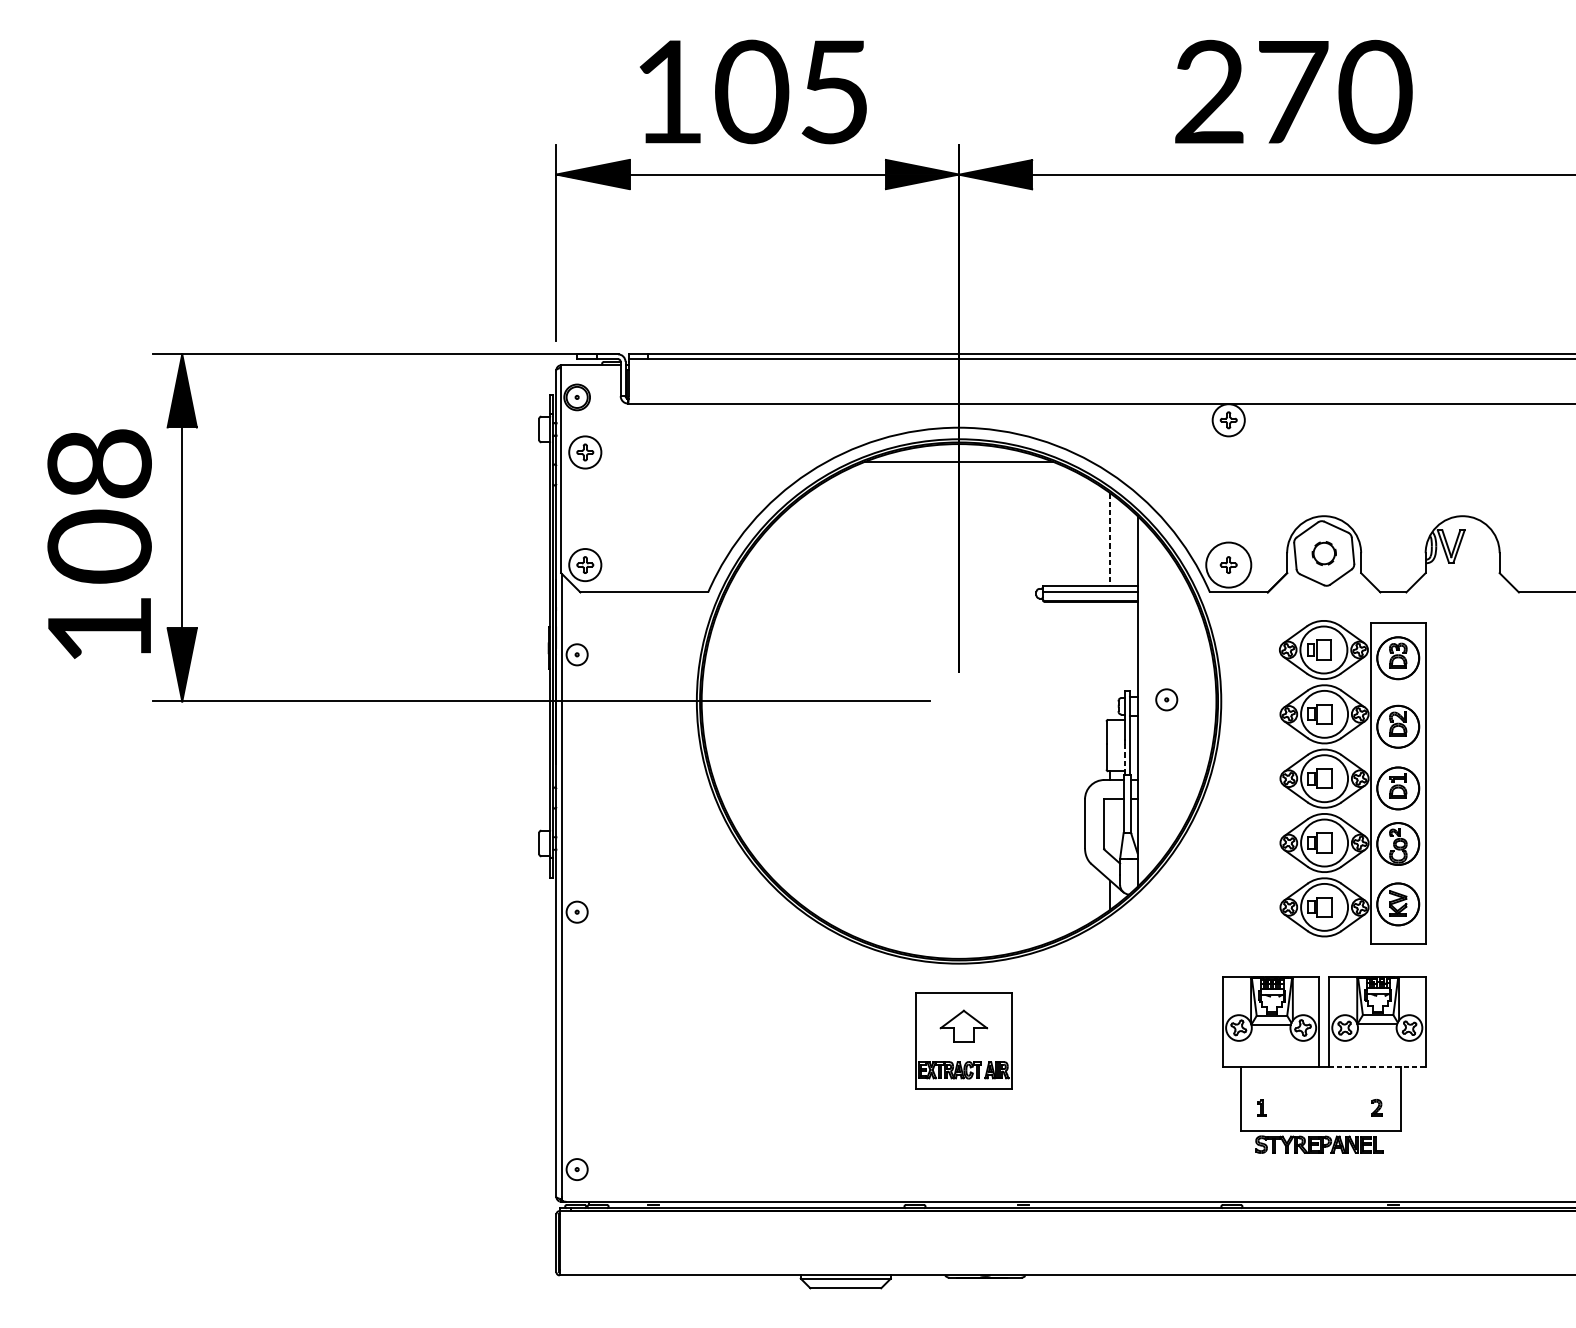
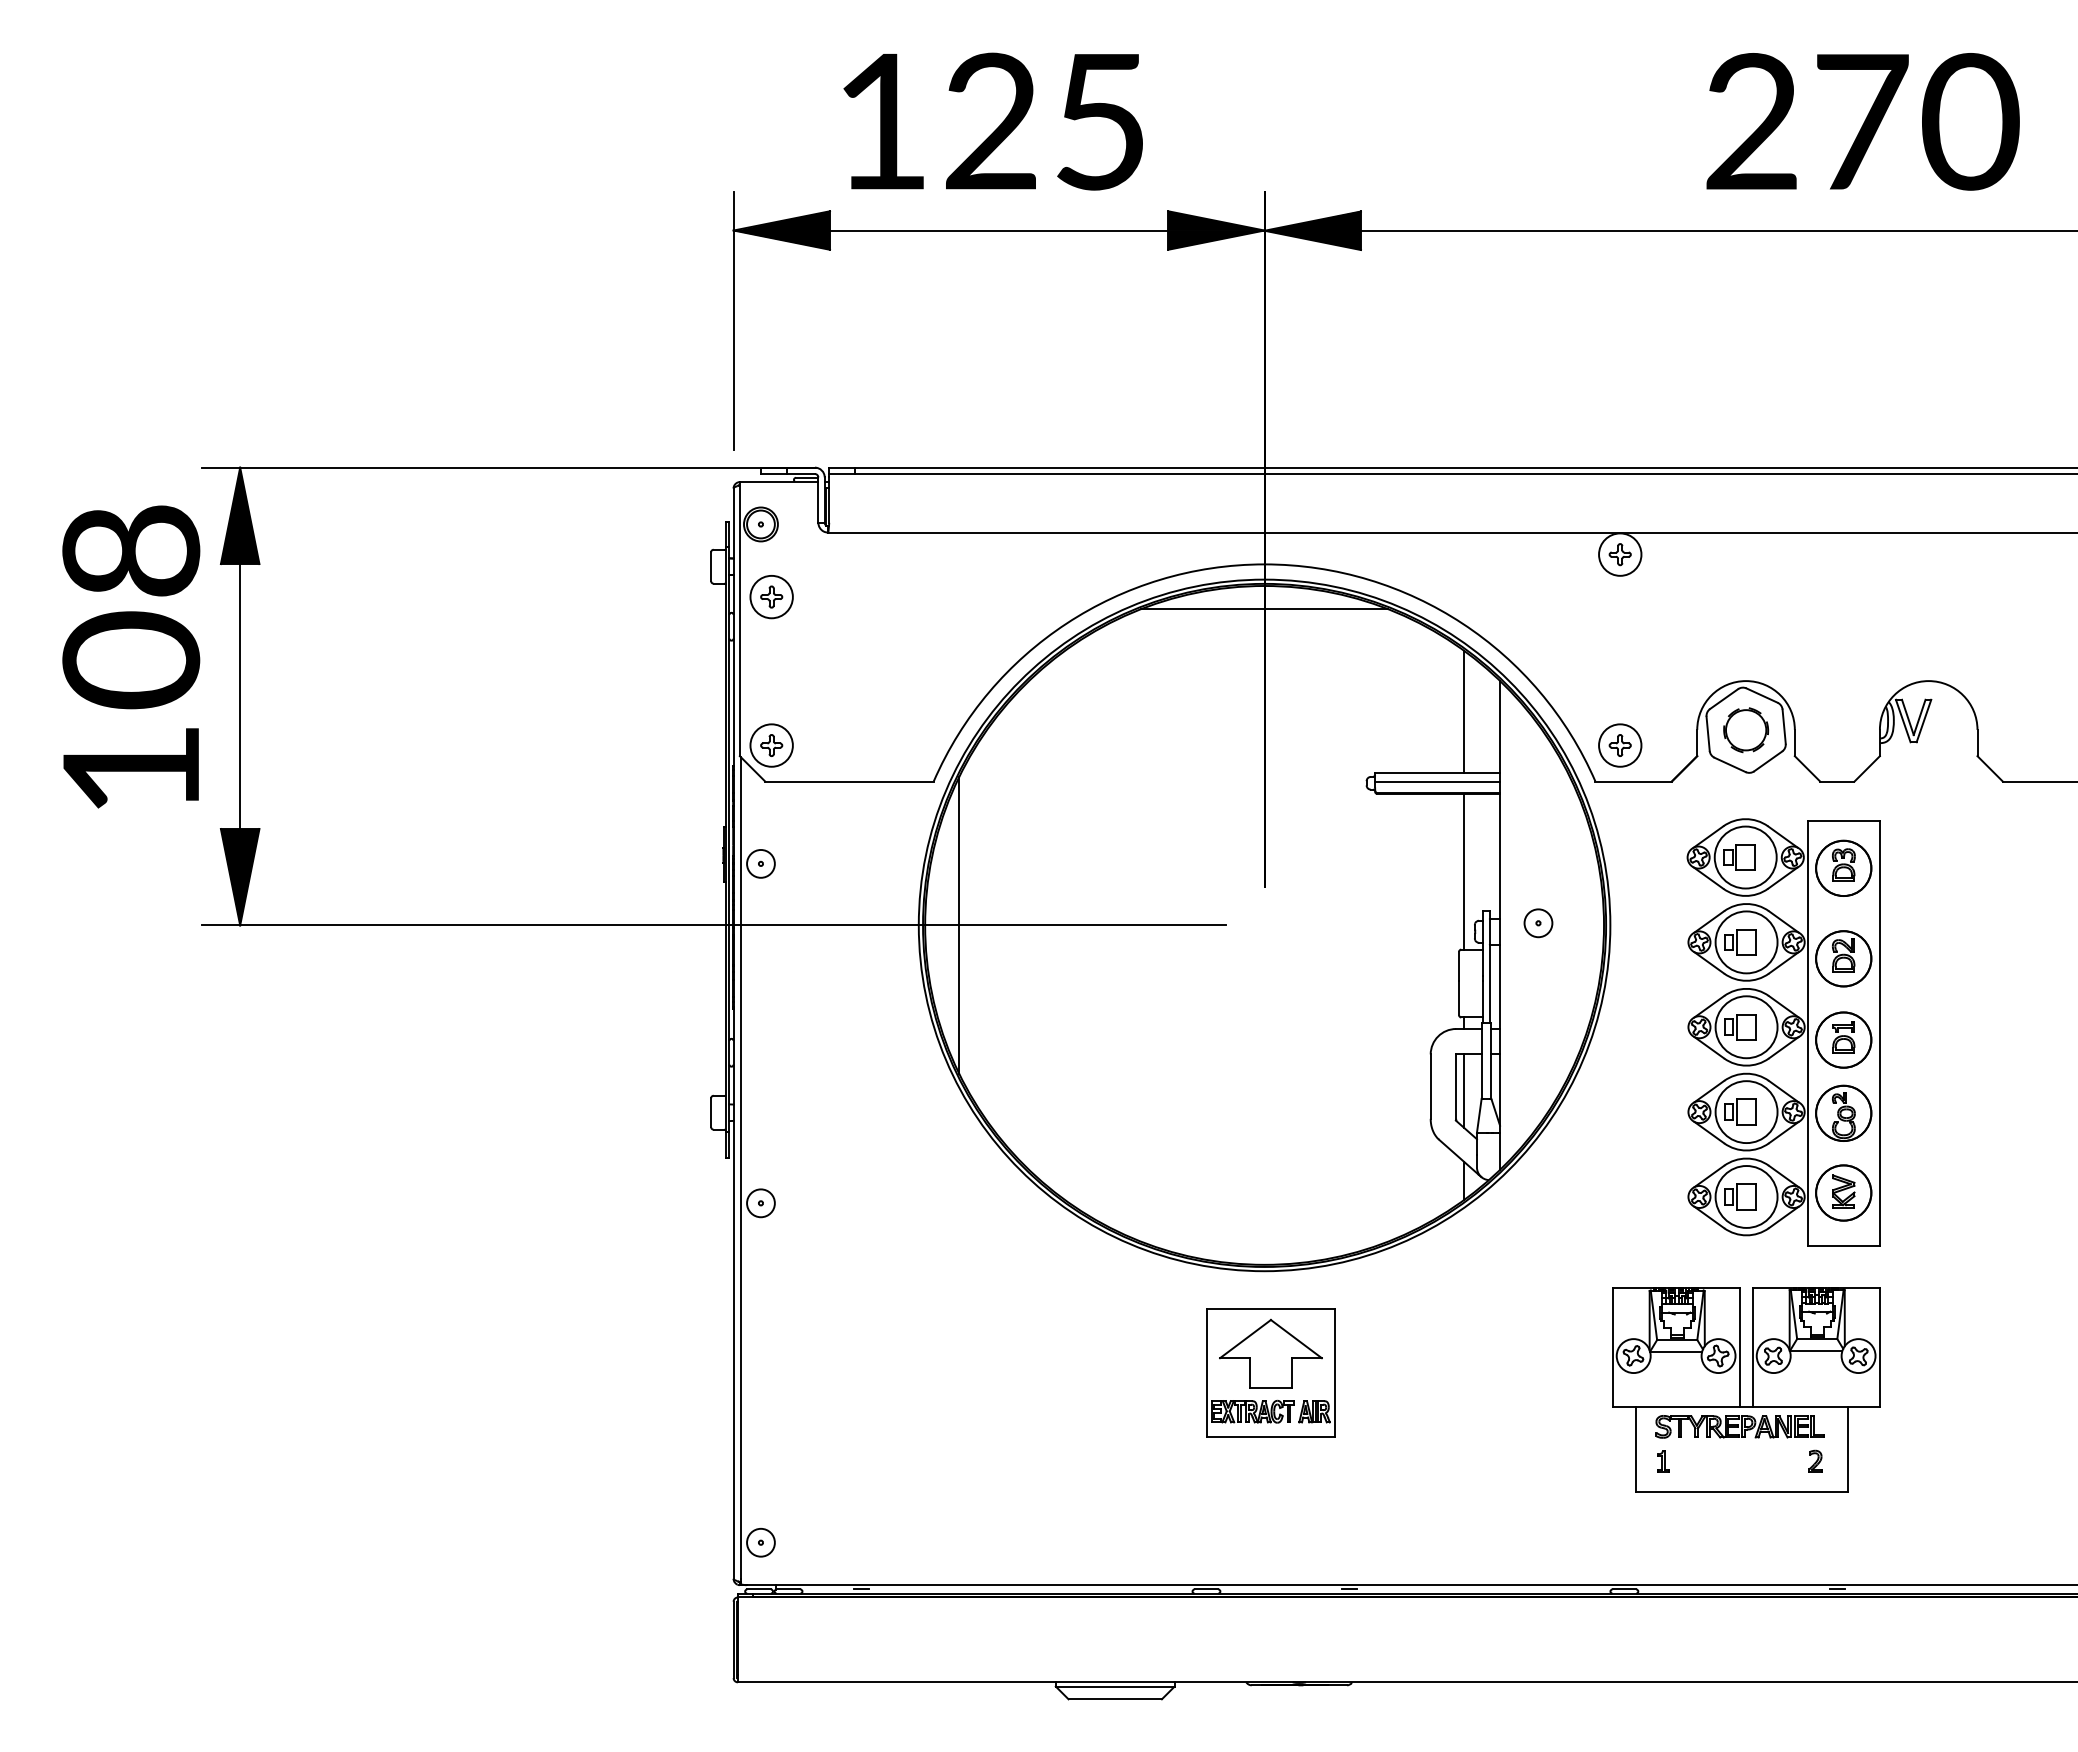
text: (751, 91) -> (991, 121), 105 -> 125
text: (1293, 91) -> (1862, 121), moved
line: (1110, 539) -> (1464, 711), dashed -> solid
text: (99, 543) -> (131, 656), moved
part: (1324, 553) -> (1746, 730), size x1.43
circle: (1228, 565) -> (1620, 745), size x0.71
line: (1110, 660) -> (1464, 871), added
line: (727, 701) -> (959, 925), added
line: (1125, 757) -> (1483, 999), dashed -> solid
line: (1110, 826) -> (1464, 1090), added
part: (963, 1026) -> (1270, 1353), size x1.67
line: (1377, 1066) -> (1816, 1406), dashed -> solid
part: (1319, 1144) -> (1739, 1426), moved

